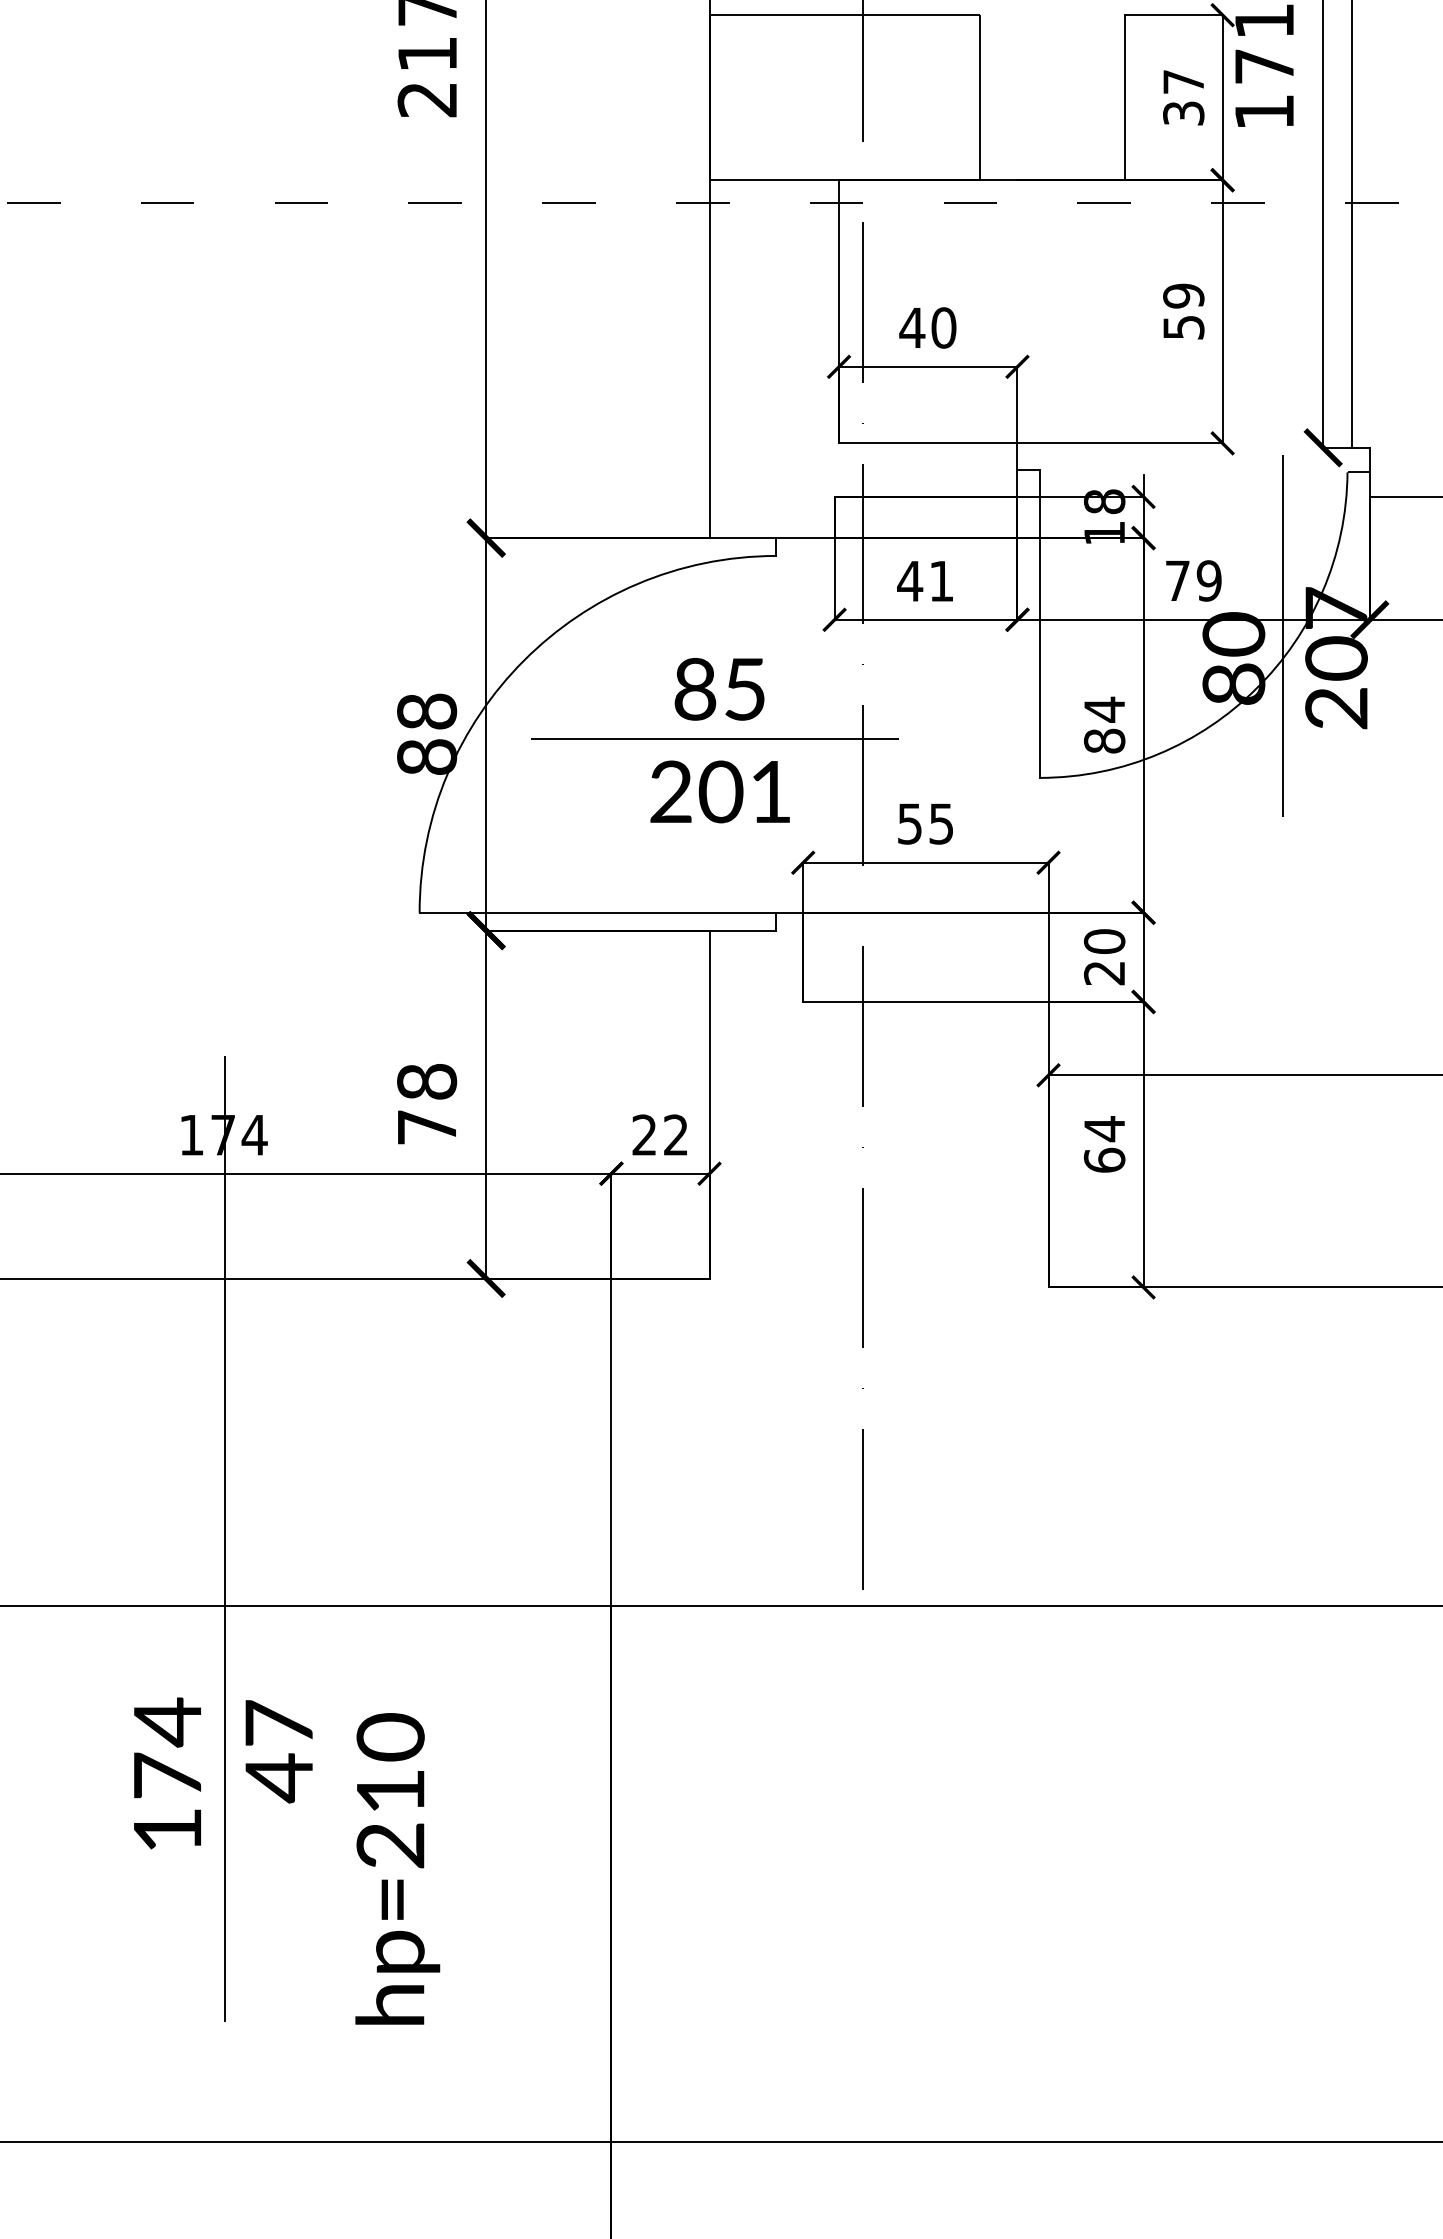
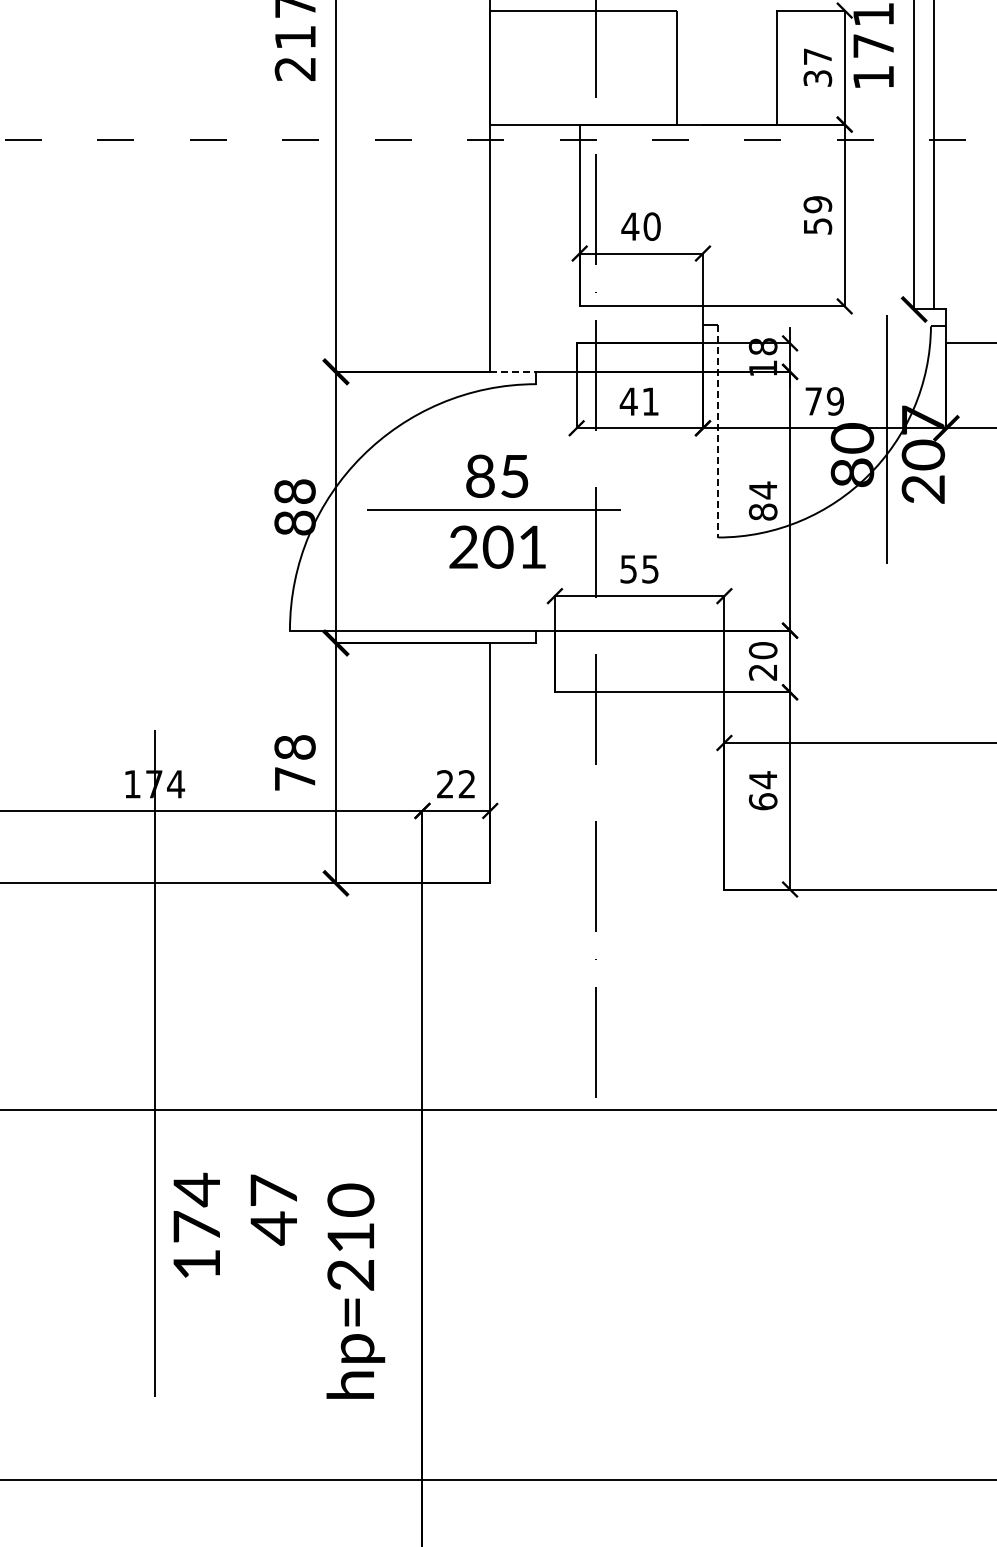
line: (743, 537) -> (513, 371), solid -> dashed
line: (1039, 624) -> (718, 431), solid -> dashed
text: (287, 1860) -> (279, 1285), moved

